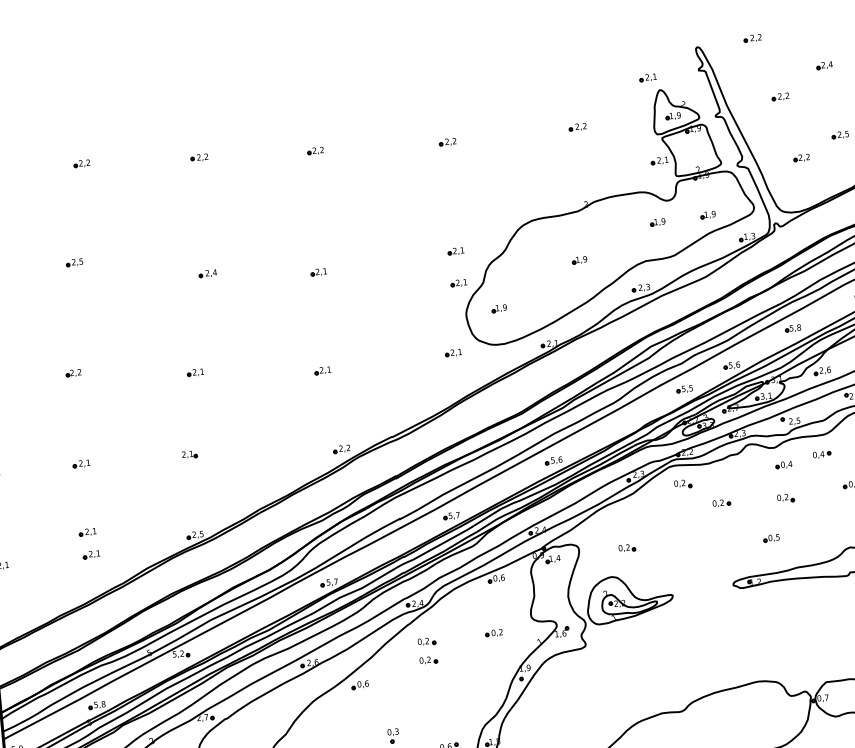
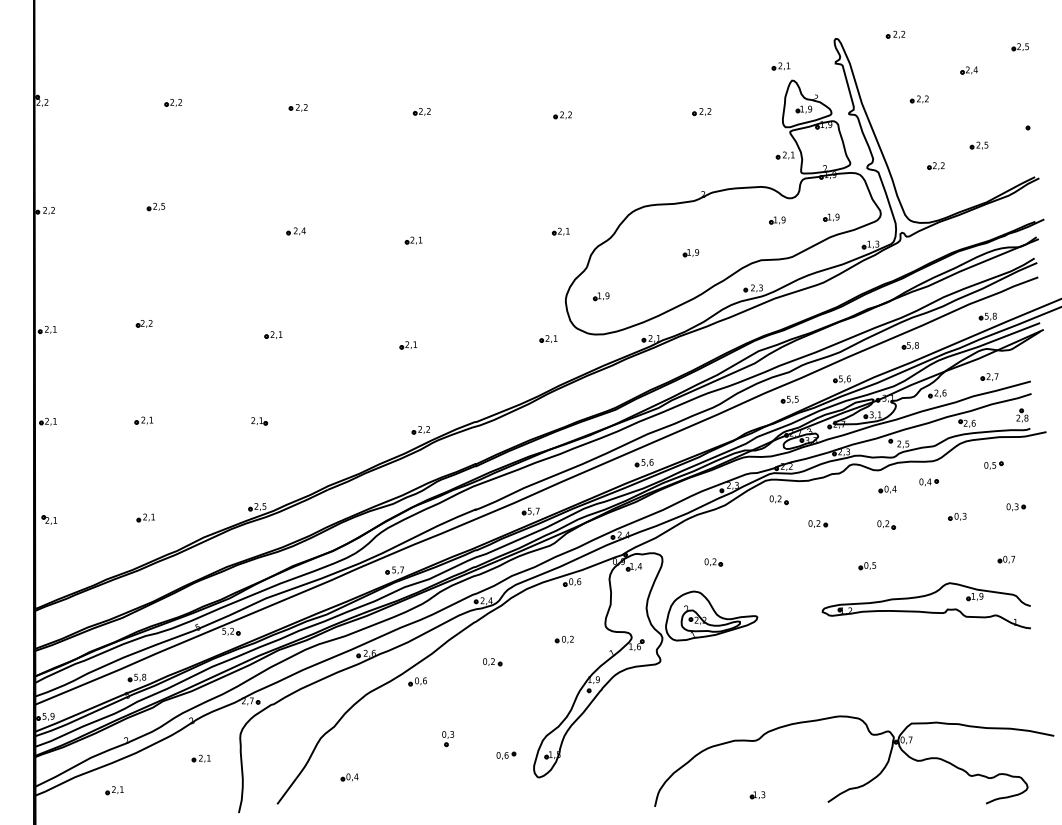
part: (458, 283) -> (560, 265), removed
part: (87, 532) -> (143, 493), removed
part: (426, 642) -> (492, 642), removed

